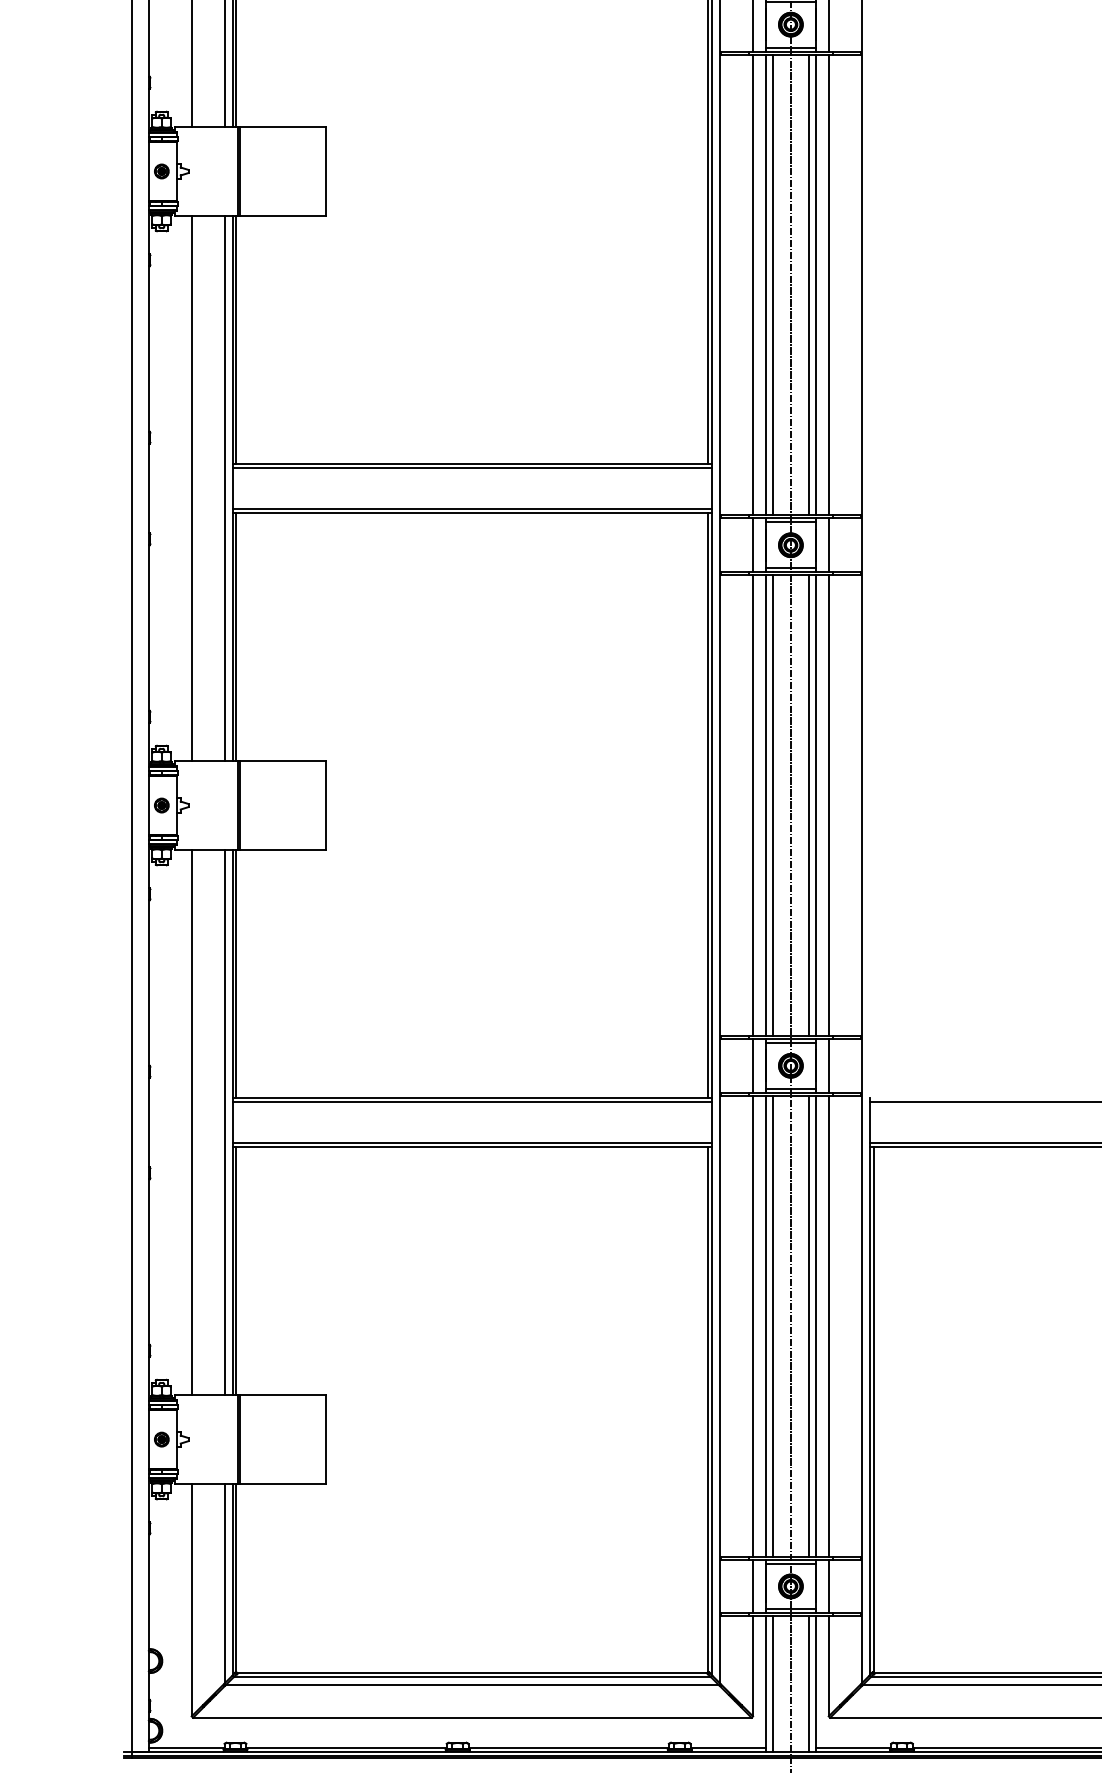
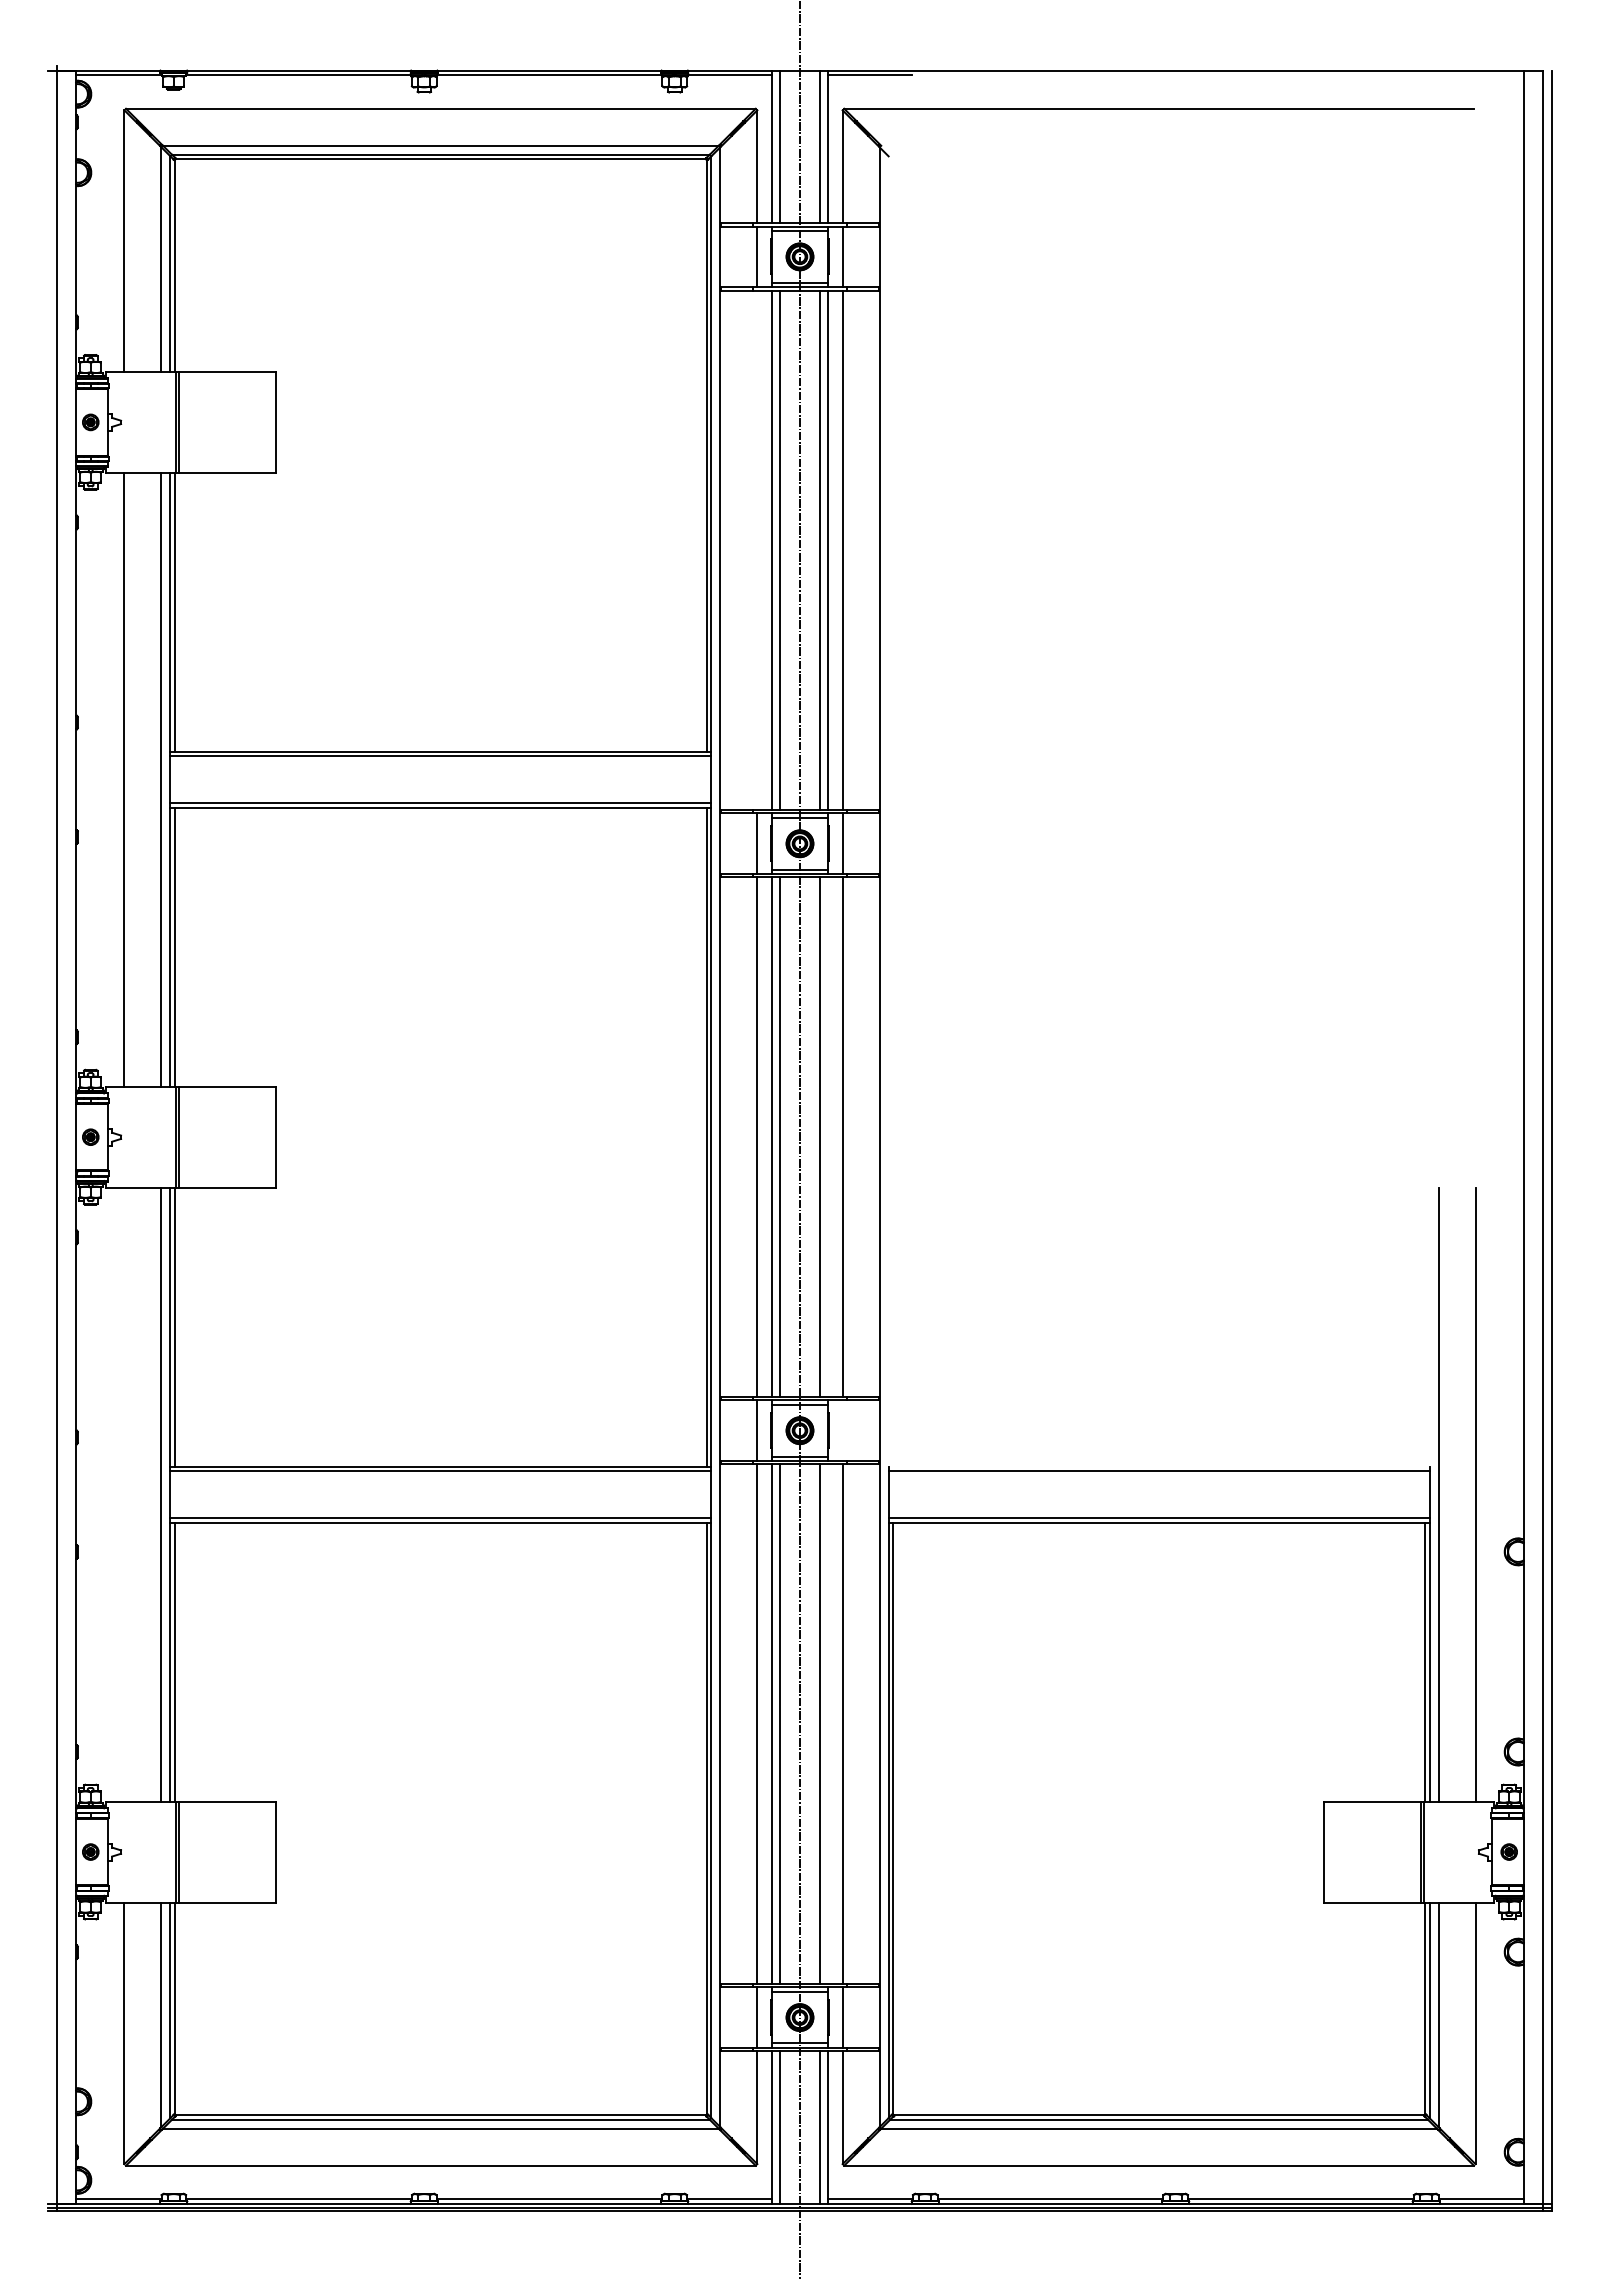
line: (753, 285) -> (757, 550), removed
line: (816, 805) -> (828, 1137), removed
line: (828, 1065) -> (842, 1430), removed
line: (191, 1122) -> (124, 1494), removed
line: (816, 1325) -> (828, 1723), removed

